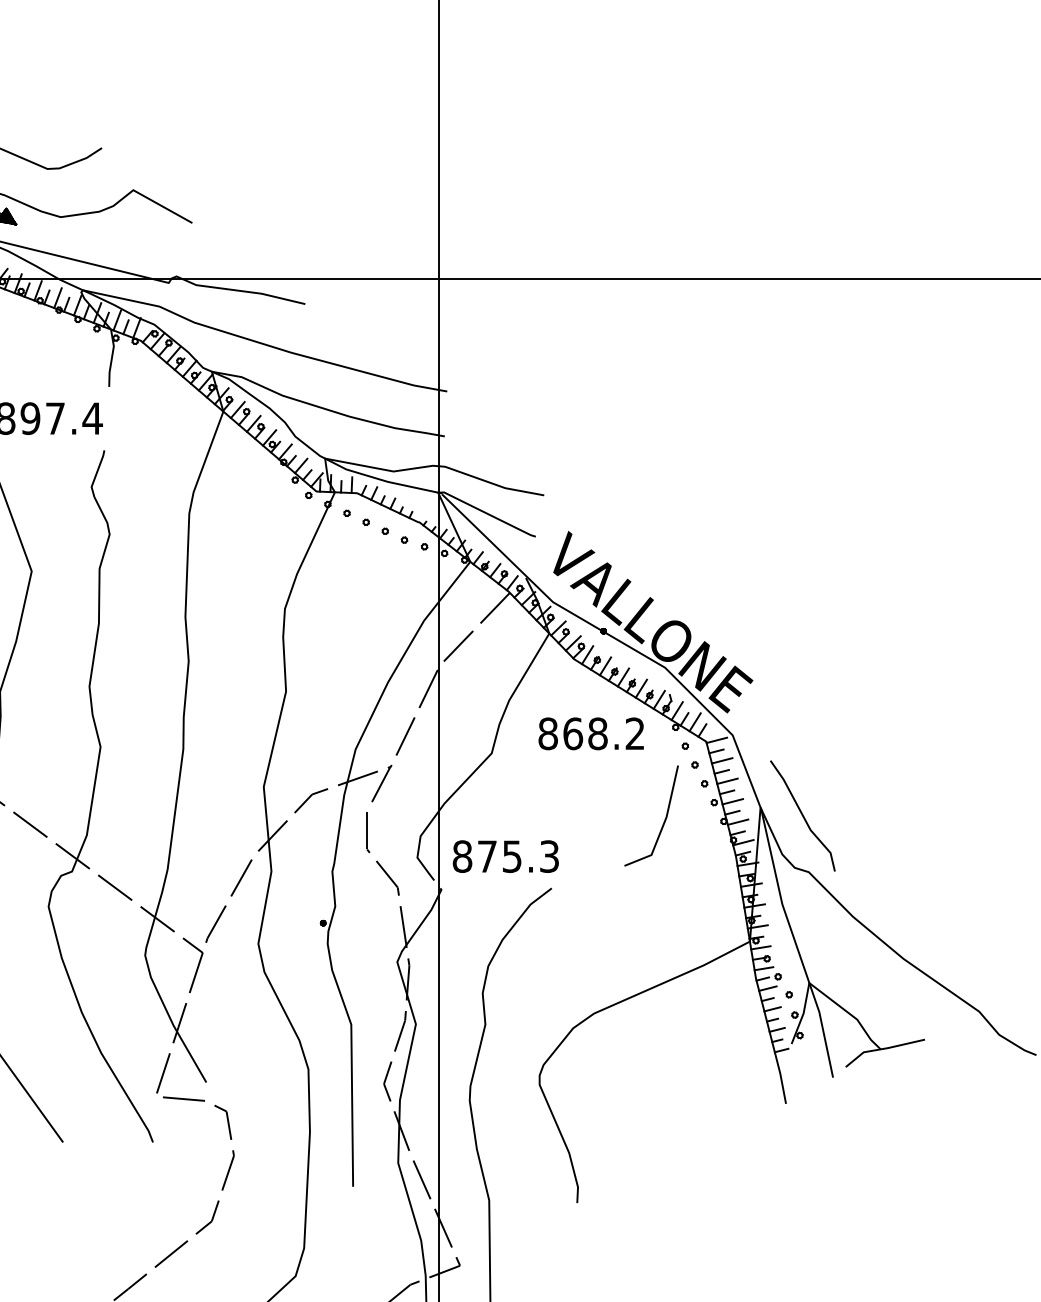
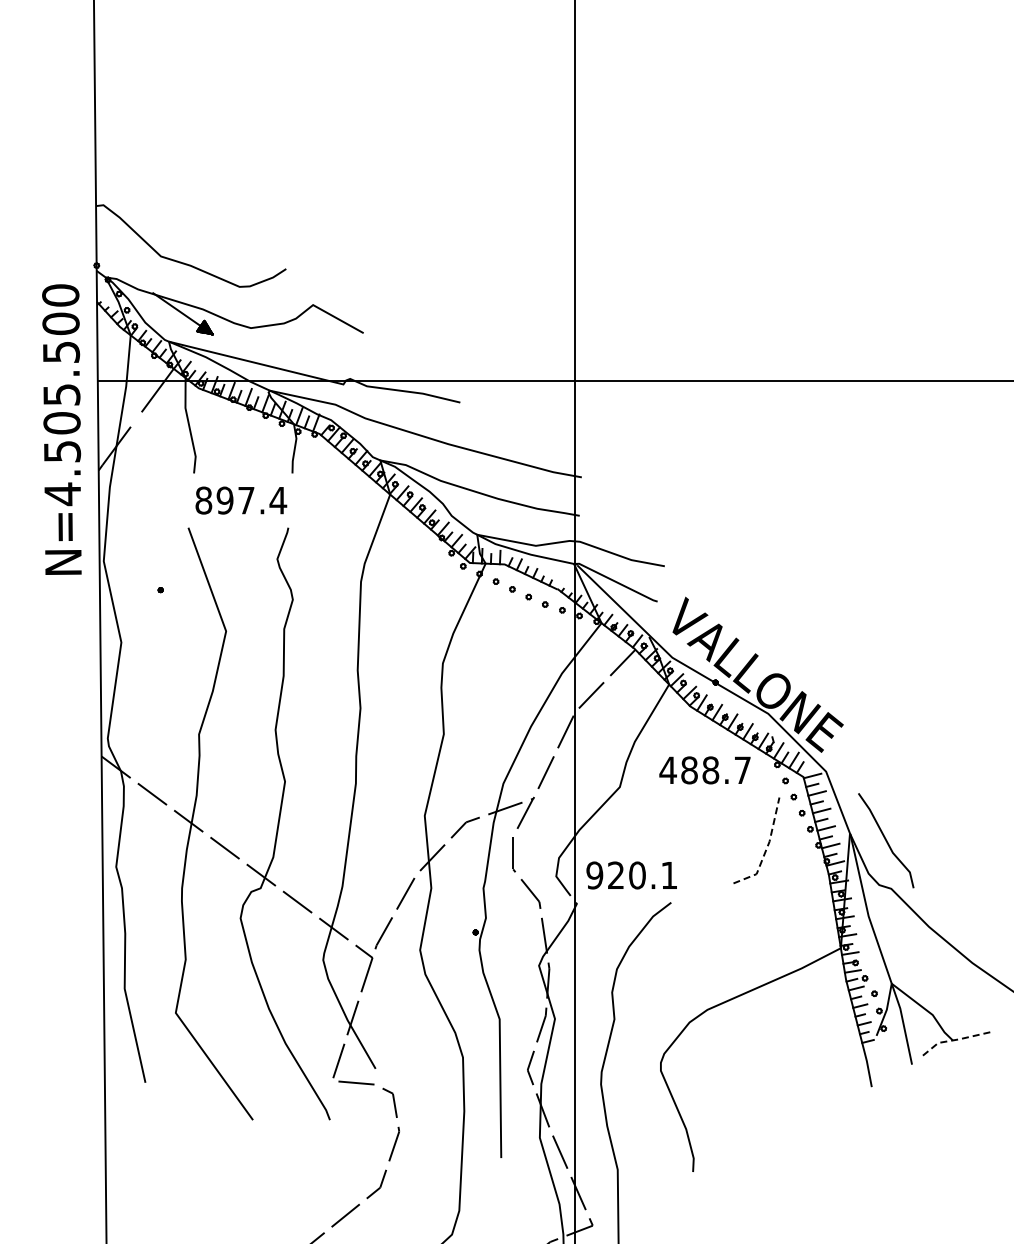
text: (590, 733) -> (704, 770), 868.2 -> 488.7
line: (663, 825) -> (766, 848), solid -> dashed
text: (505, 856) -> (631, 875), 875.3 -> 920.1
line: (883, 1049) -> (955, 1040), solid -> dashed

